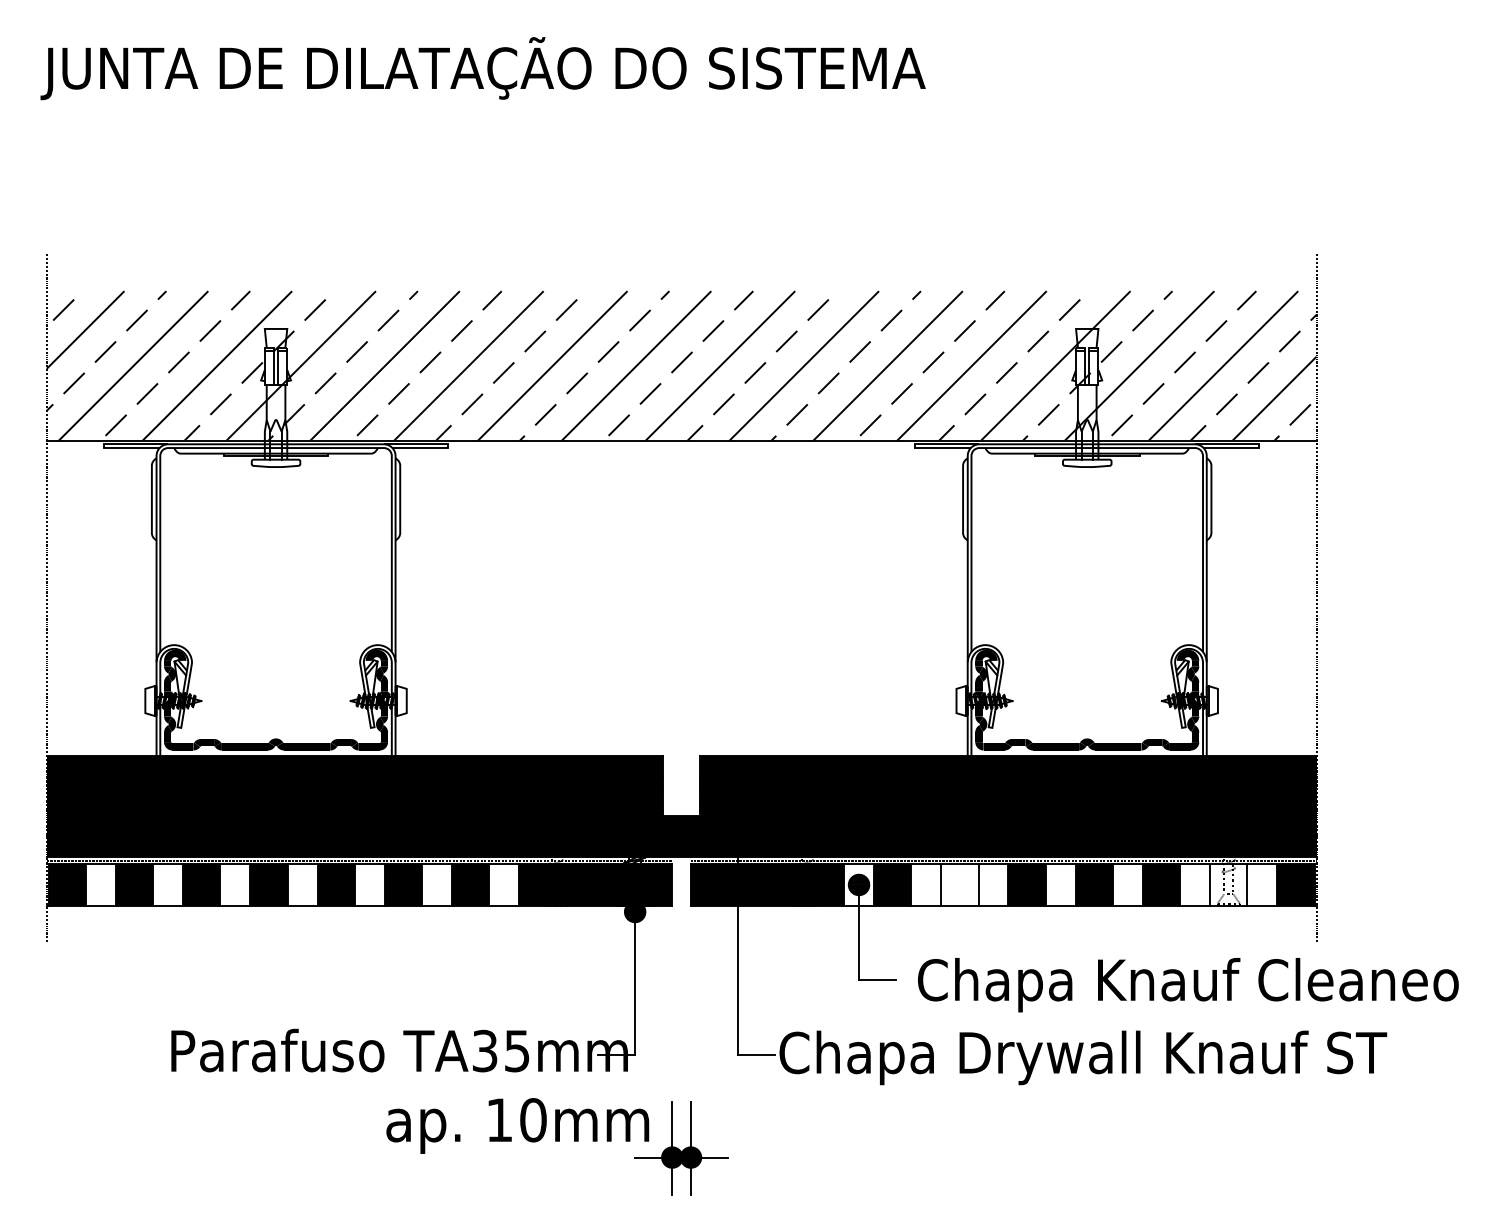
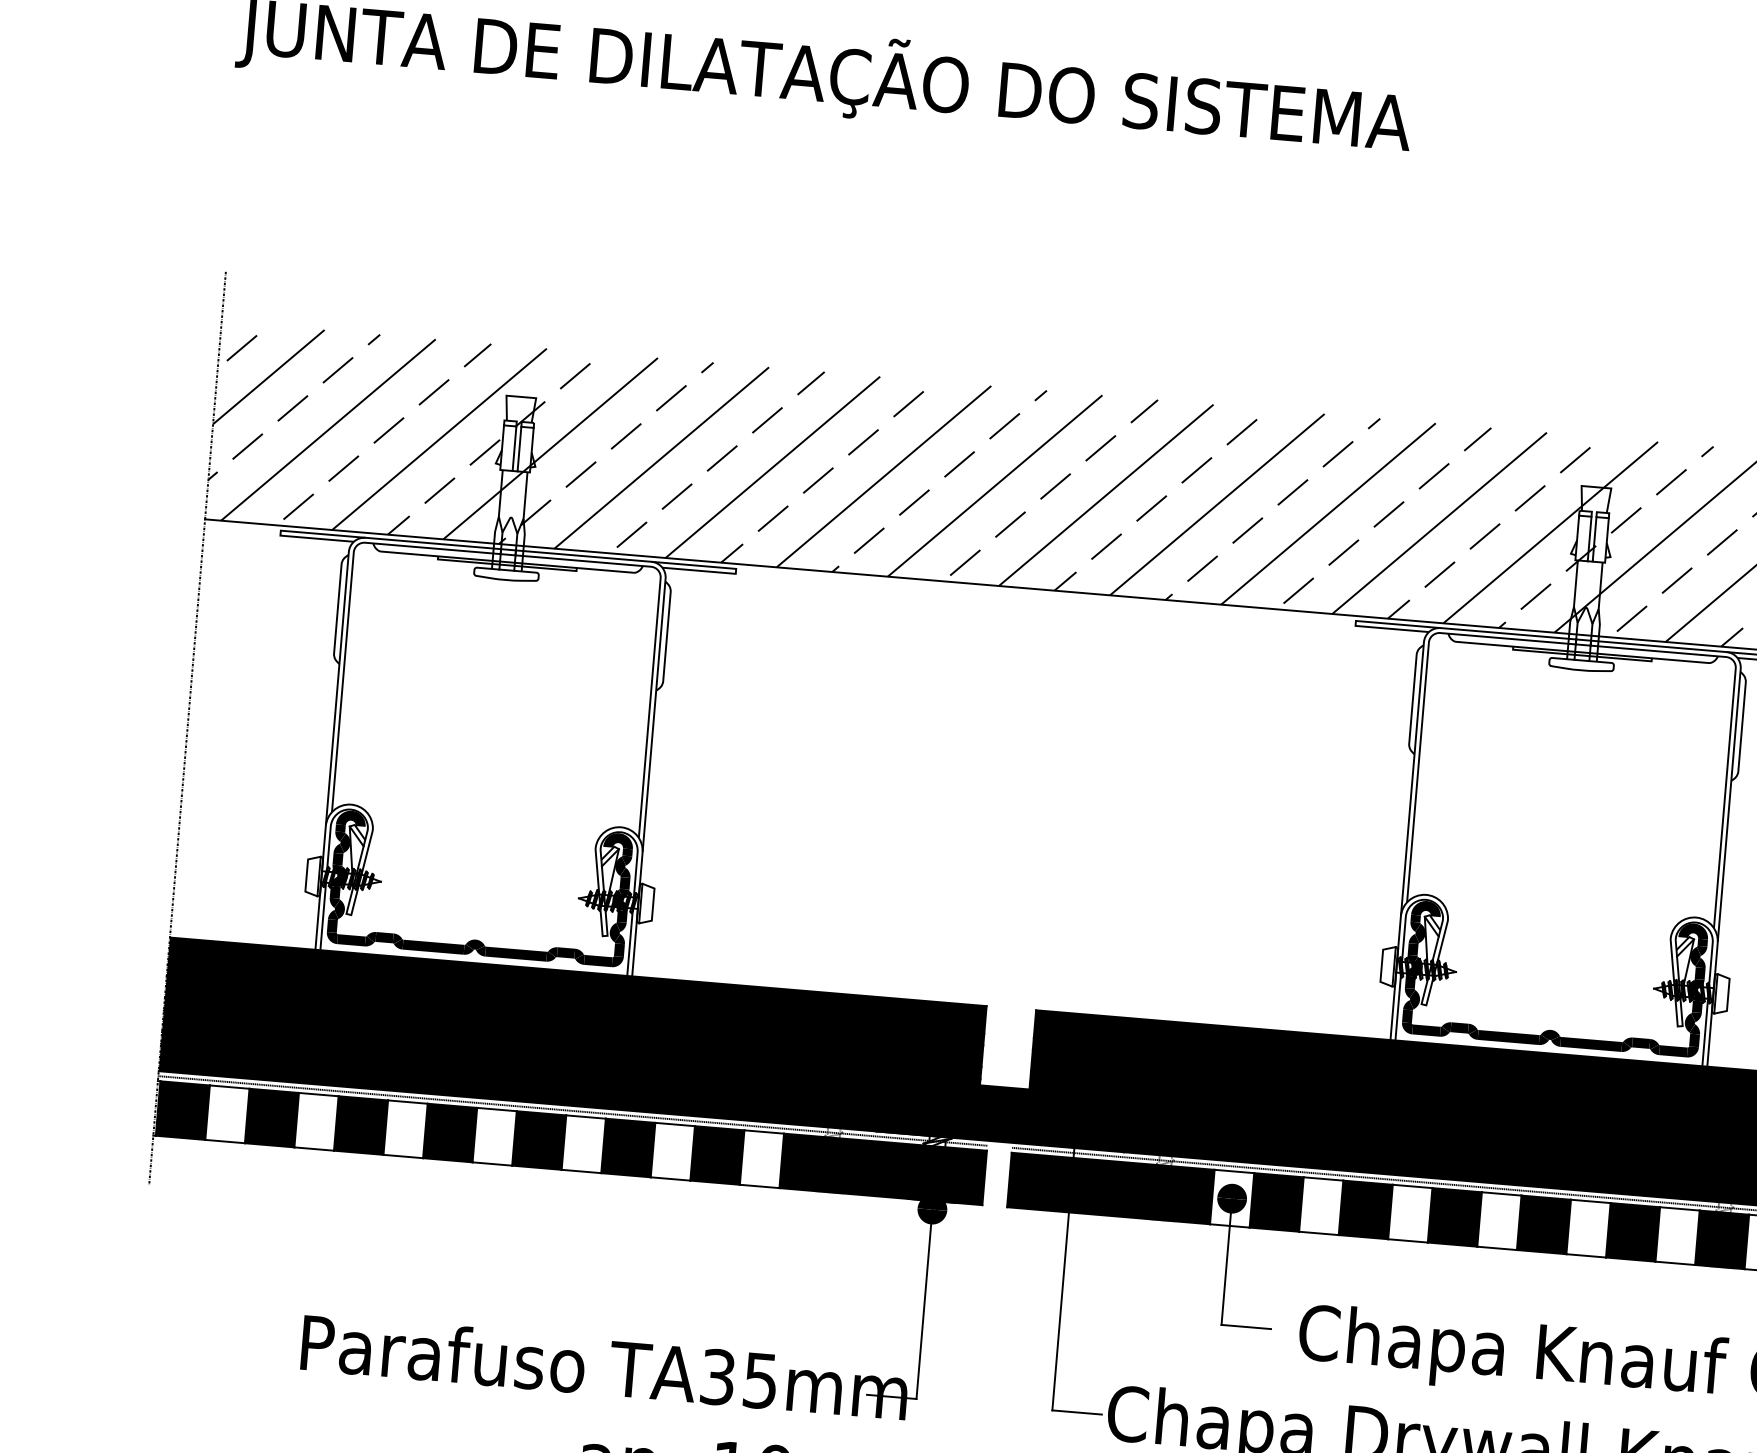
fill: (959, 884) -> (1365, 1209), added
fill: (1228, 884) -> (1721, 1239), added

